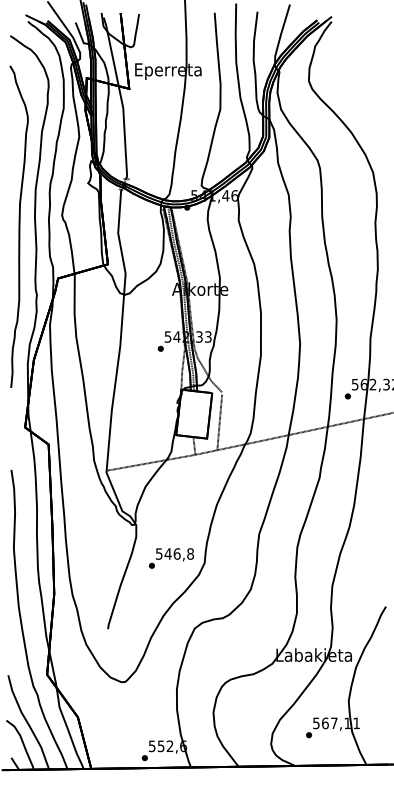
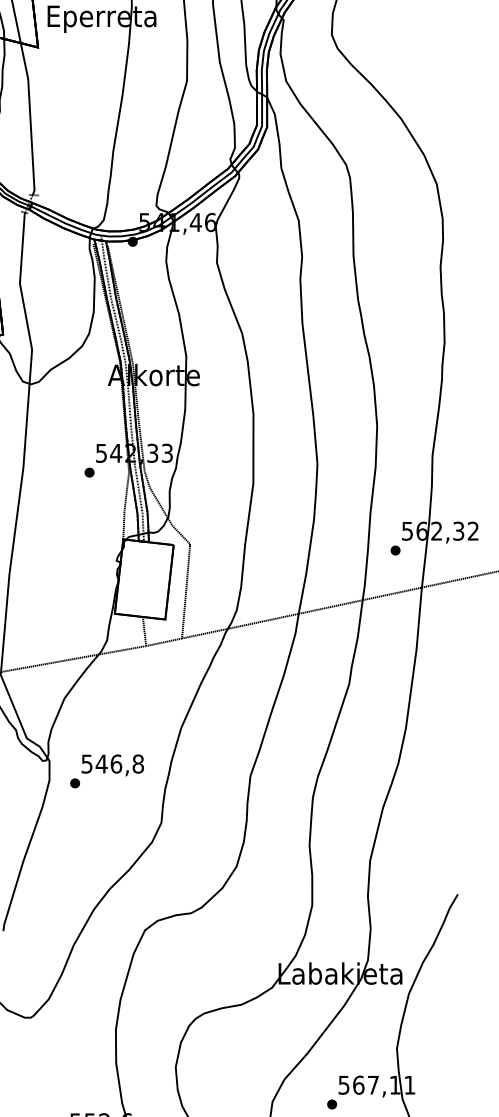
text: (171, 558) -> (107, 771), moved

